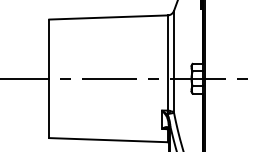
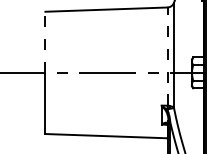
line: (49, 49) -> (45, 42), solid -> dashed
line: (167, 63) -> (167, 57), solid -> dashed

